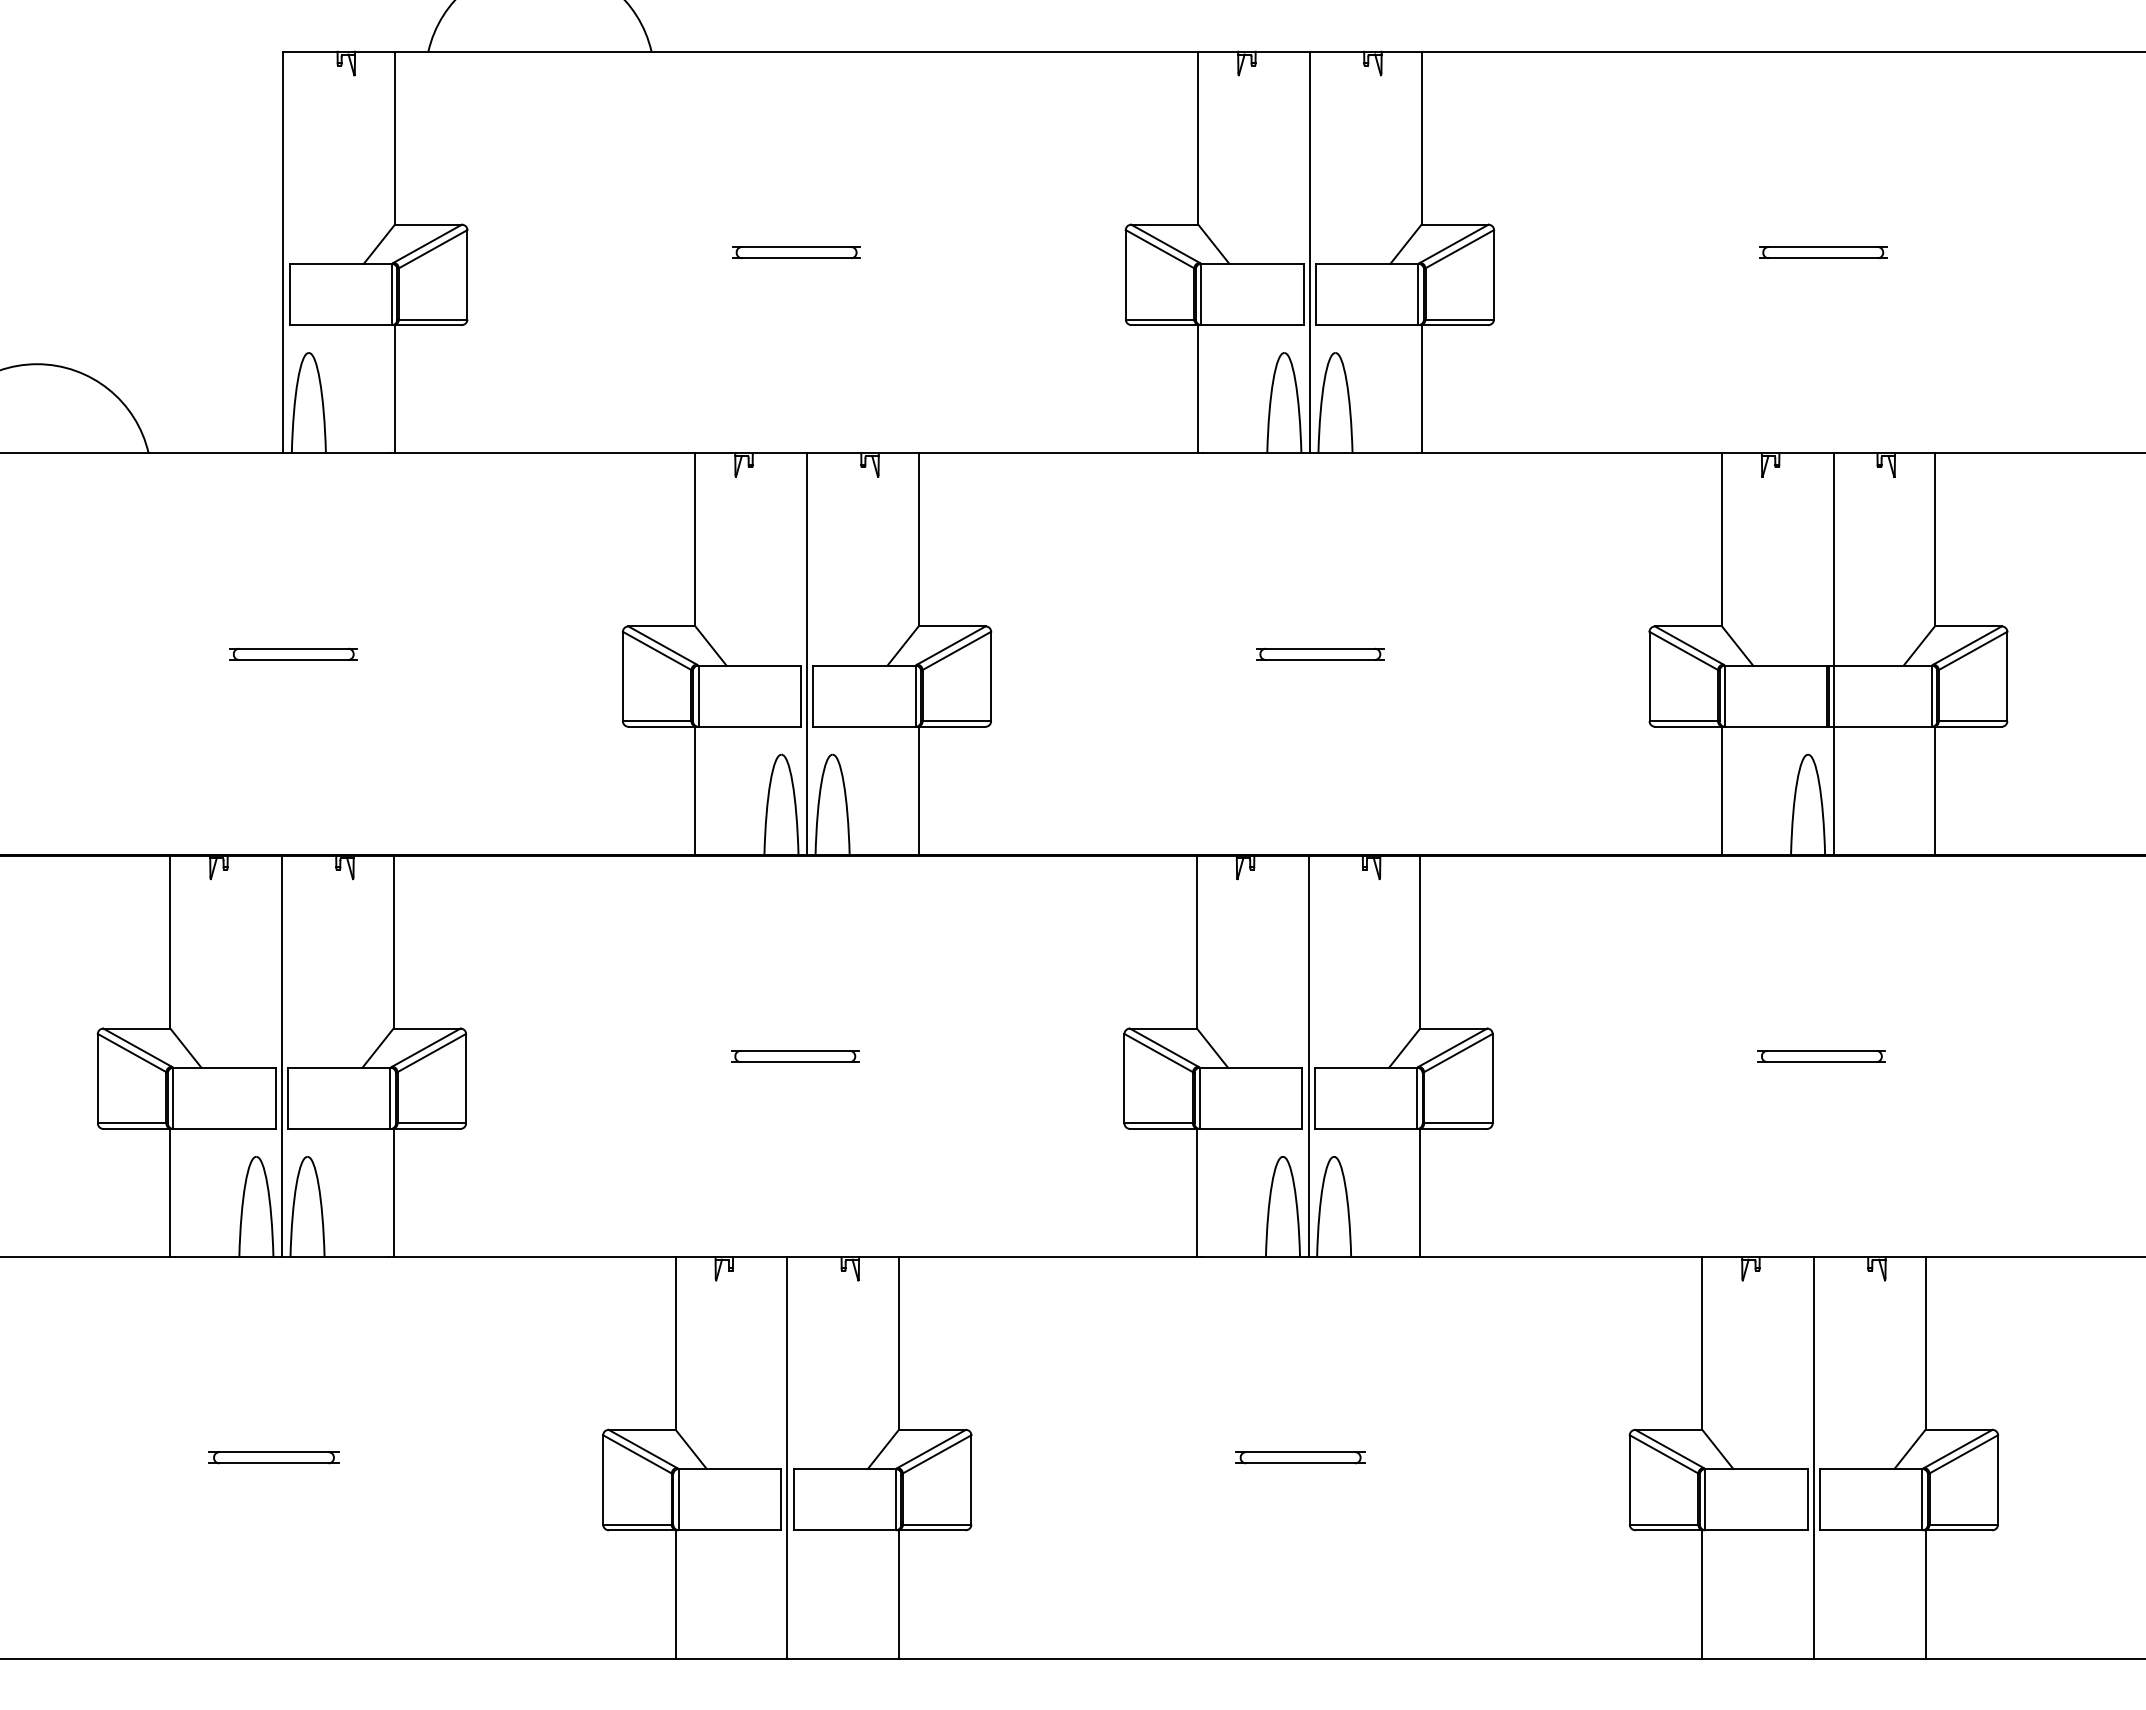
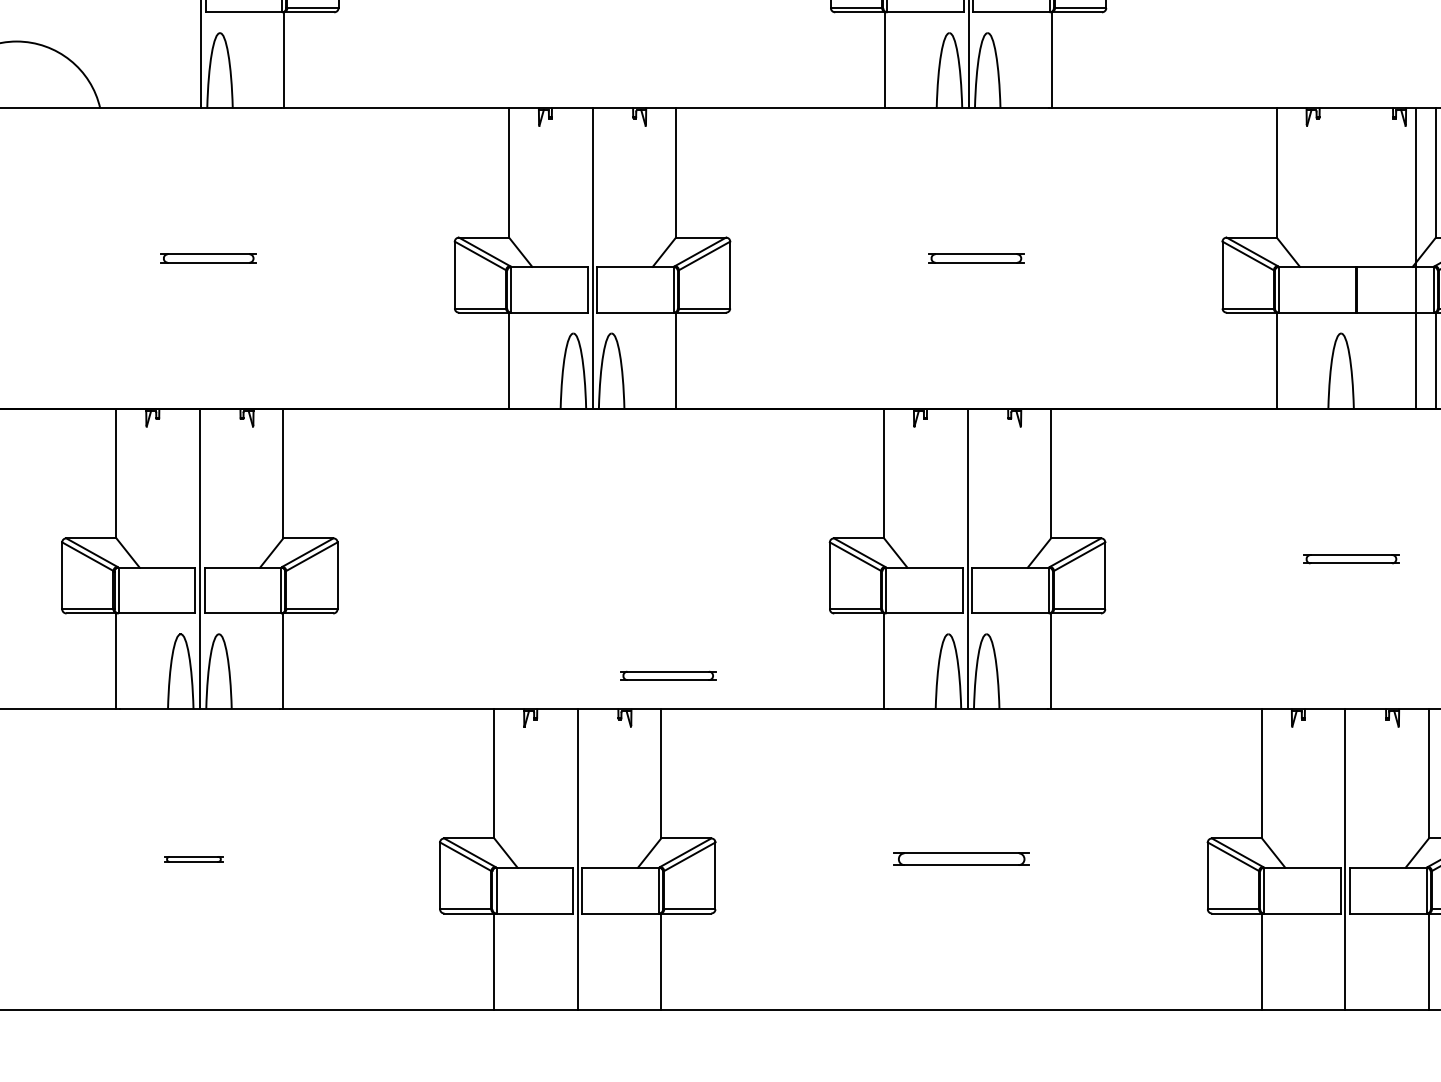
line: (1833, 654) -> (1415, 258), moved
part: (795, 1056) -> (668, 675), moved
part: (273, 1457) -> (193, 859), size x0.6
part: (1300, 1457) -> (961, 859), size x1.4

